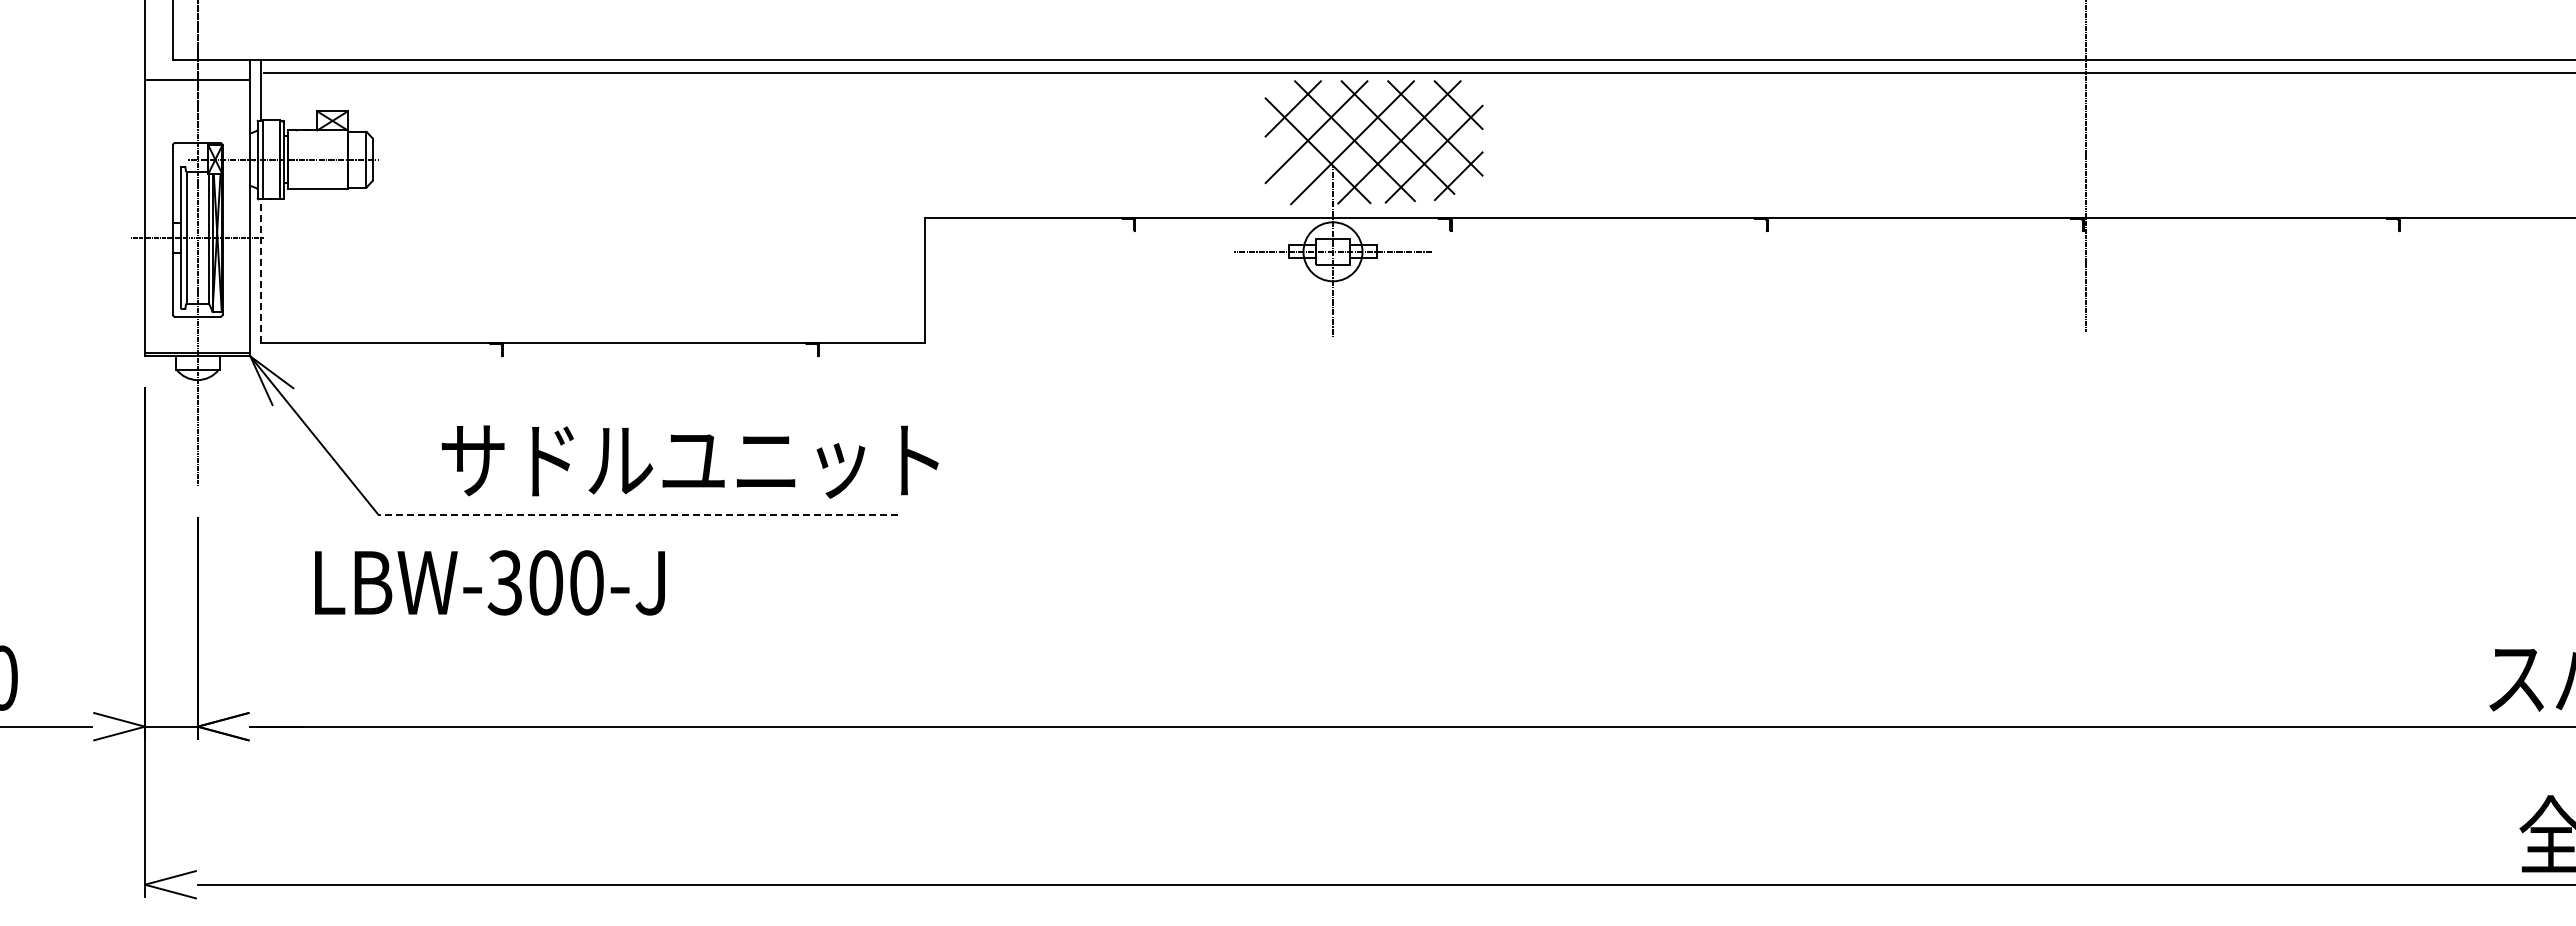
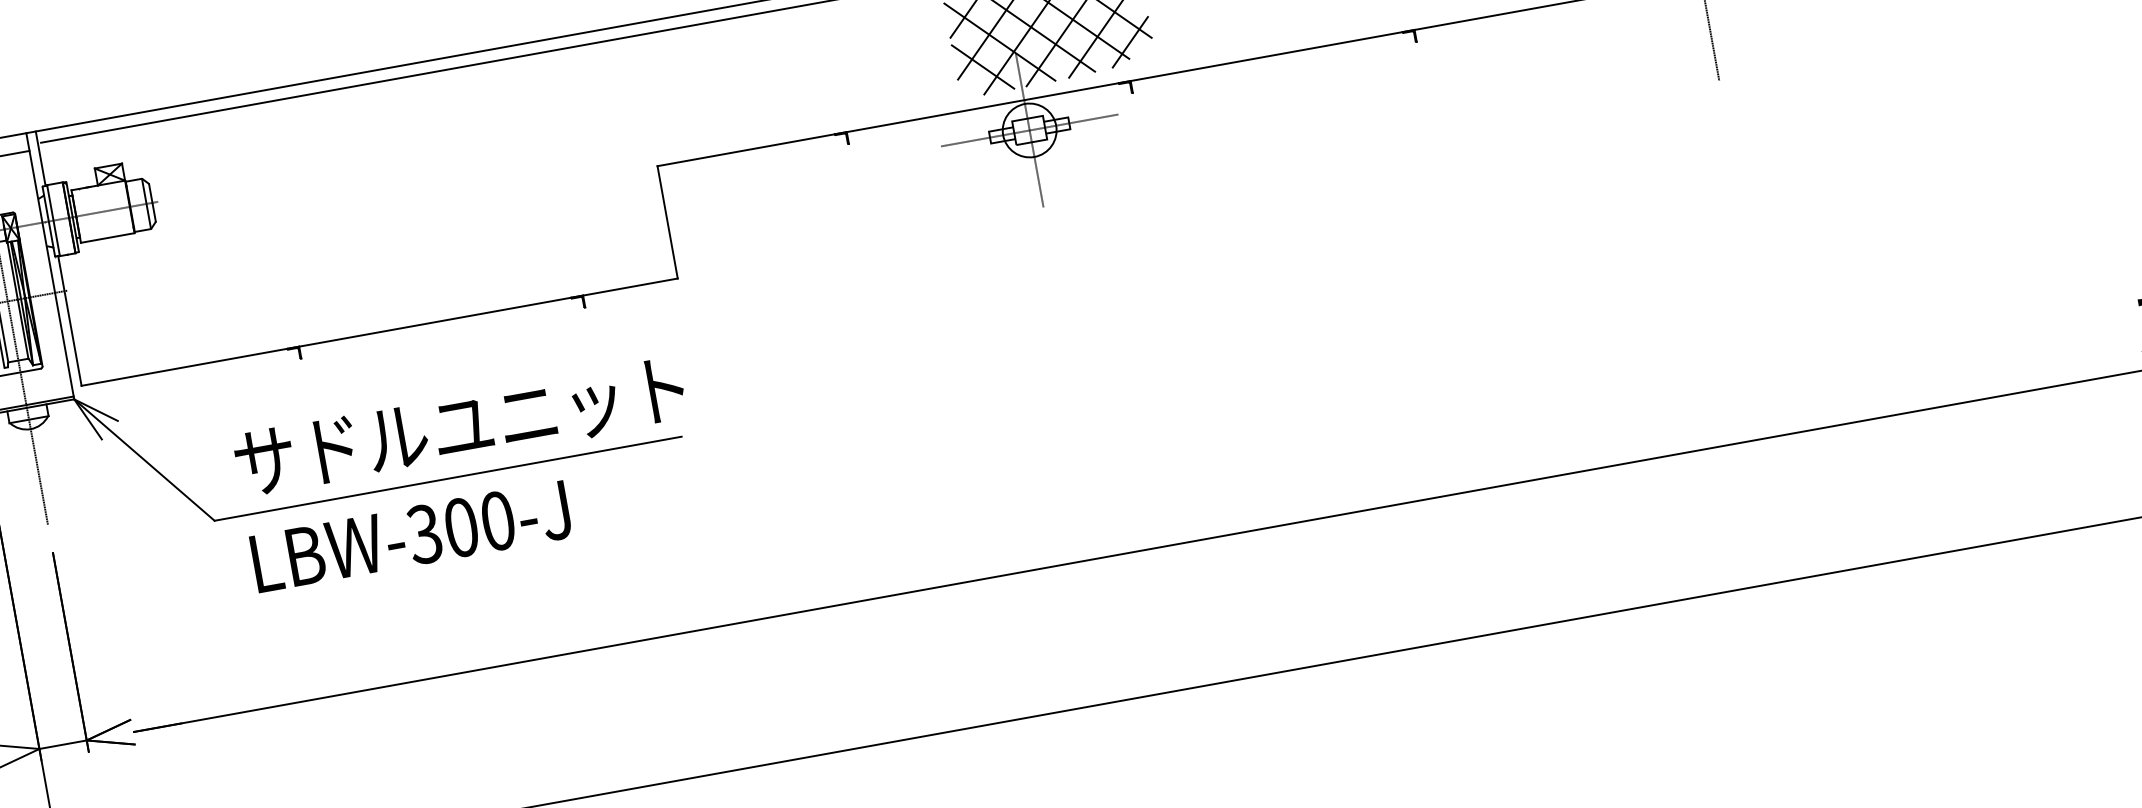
line: (1294, 173) -> (982, 66), added
line: (260, 270) -> (69, 320), dashed -> solid
text: (689, 461) -> (459, 427), moved
line: (638, 514) -> (448, 478), dashed -> solid
text: (489, 582) -> (410, 536), moved

